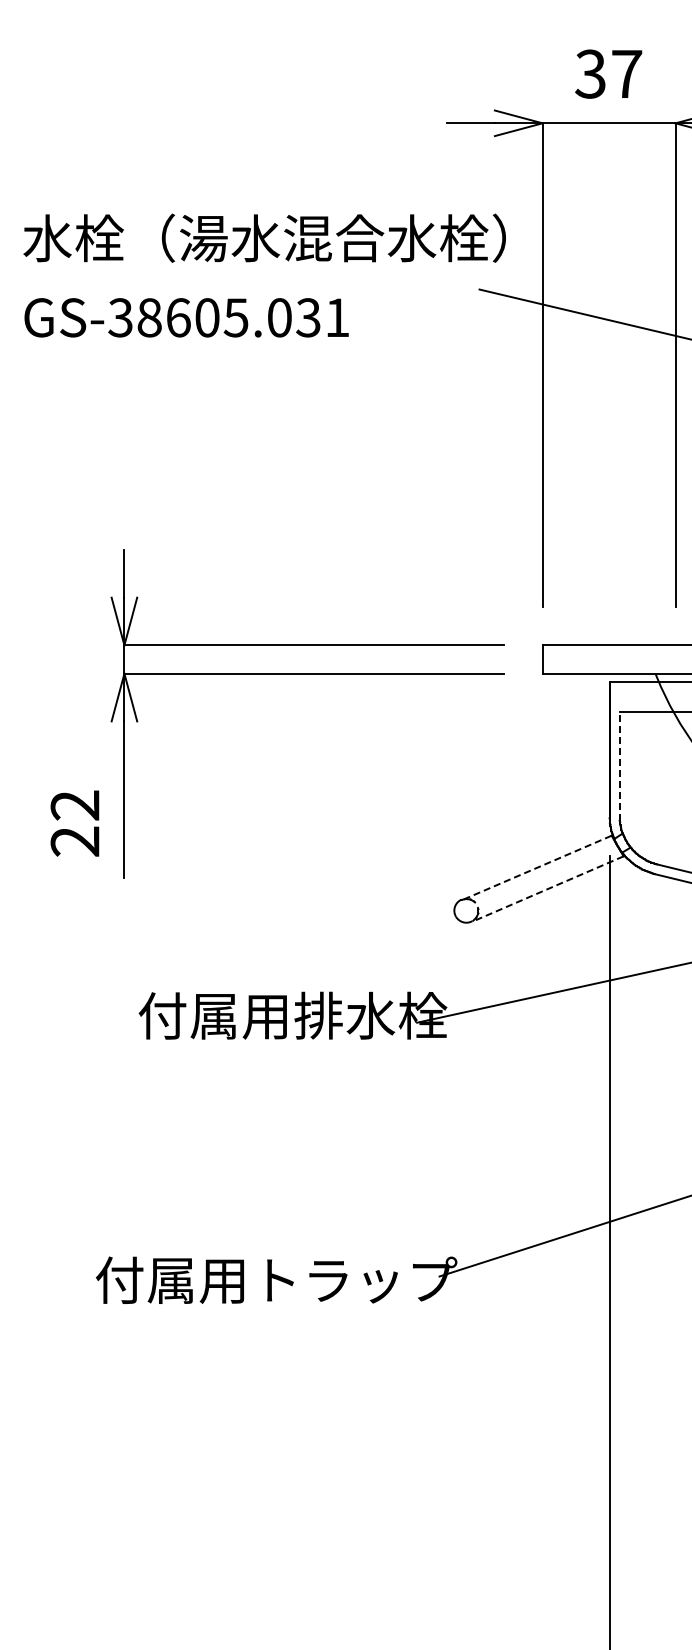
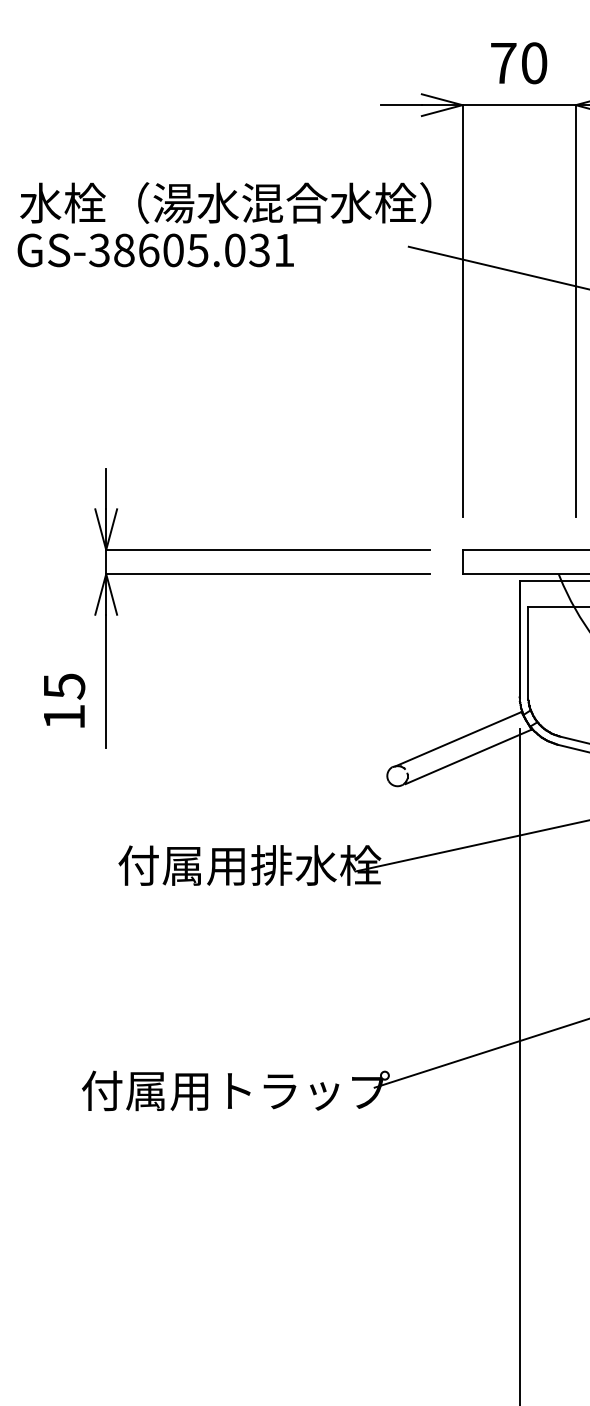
text: (608, 73) -> (518, 62), 37 -> 70
text: (186, 317) -> (155, 250), moved
line: (619, 766) -> (528, 653), dashed -> solid
text: (74, 823) -> (63, 701), 22 -> 15
line: (537, 867) -> (458, 739), dashed -> solid
line: (549, 888) -> (468, 757), dashed -> solid

